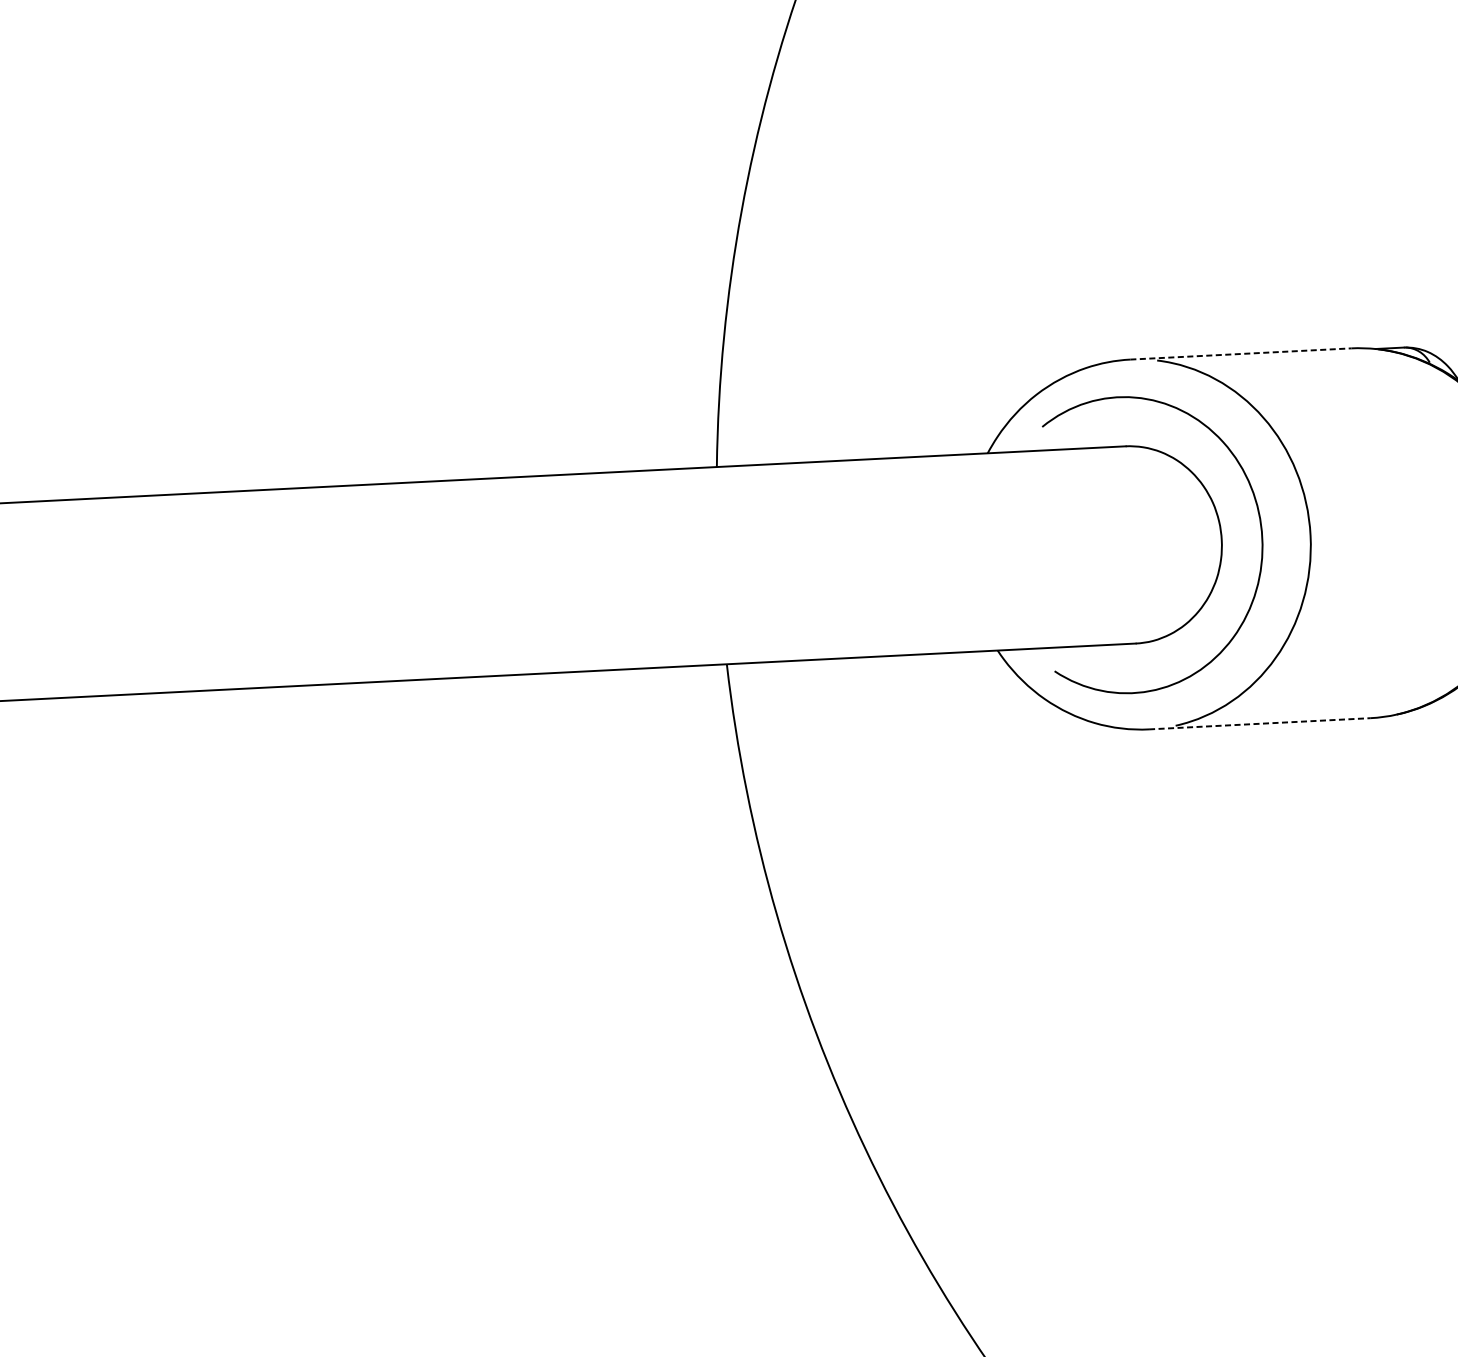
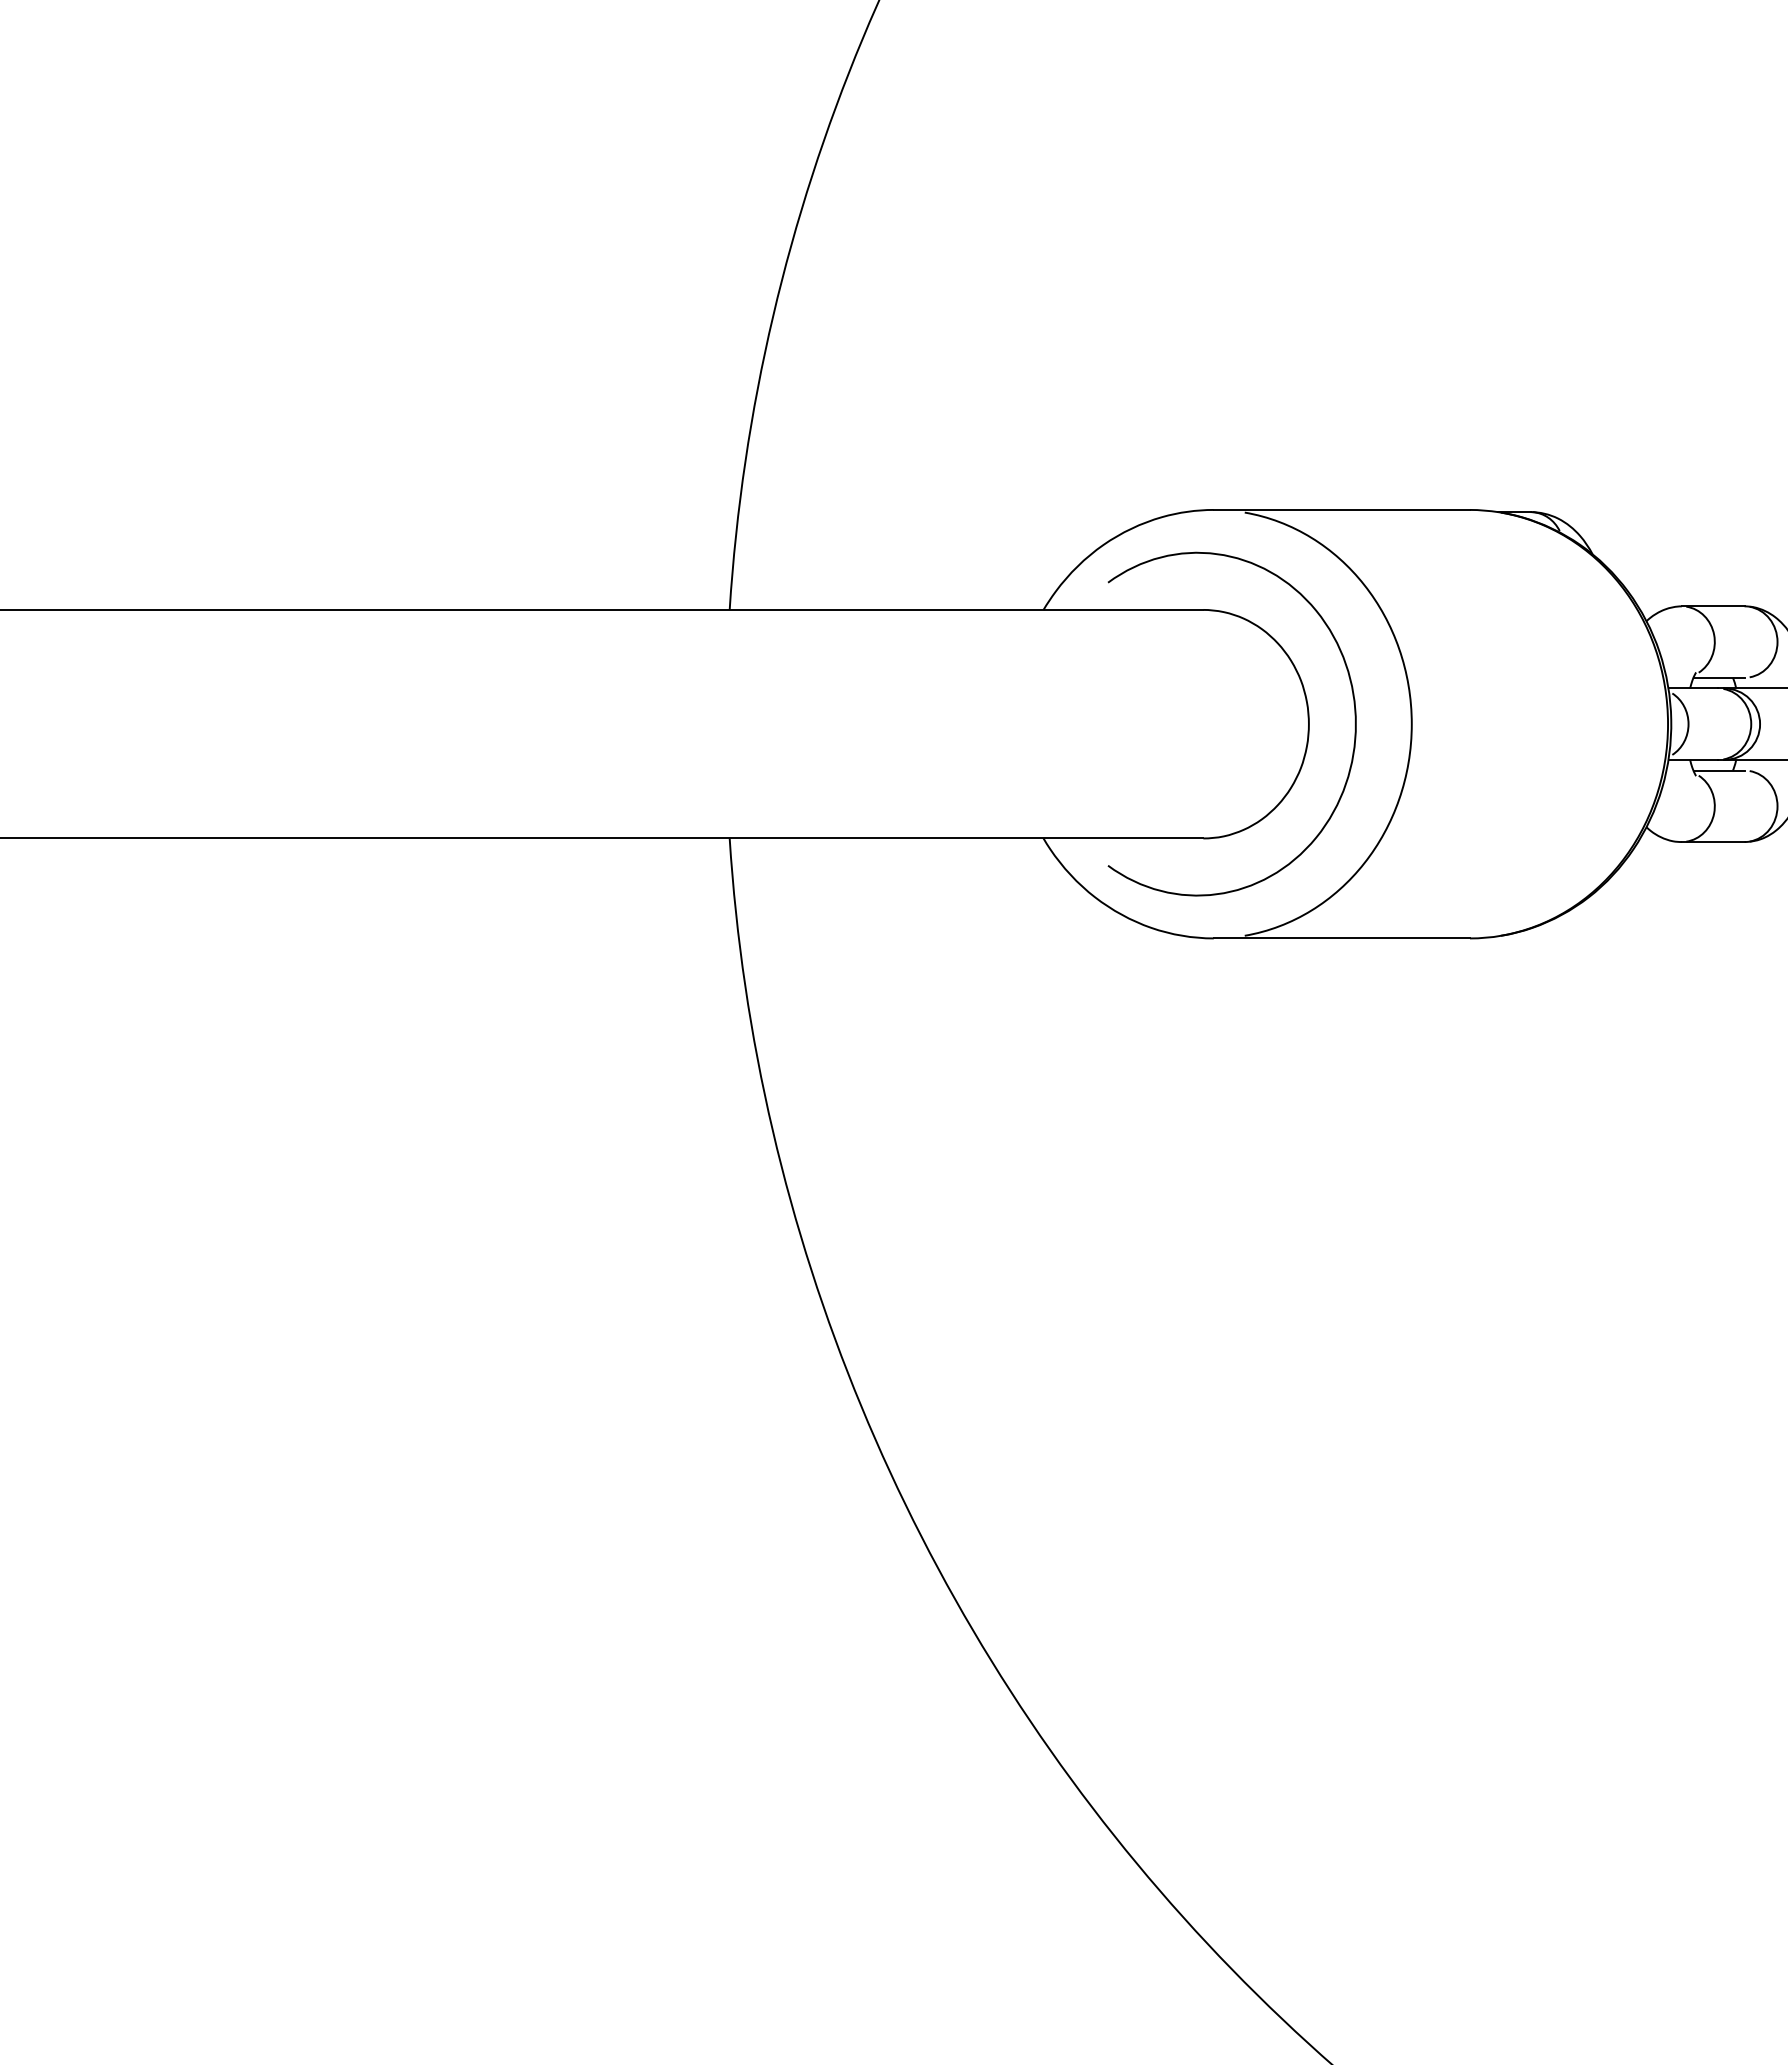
line: (1241, 353) -> (1342, 509), dashed -> solid
line: (1260, 723) -> (1342, 938), dashed -> solid

